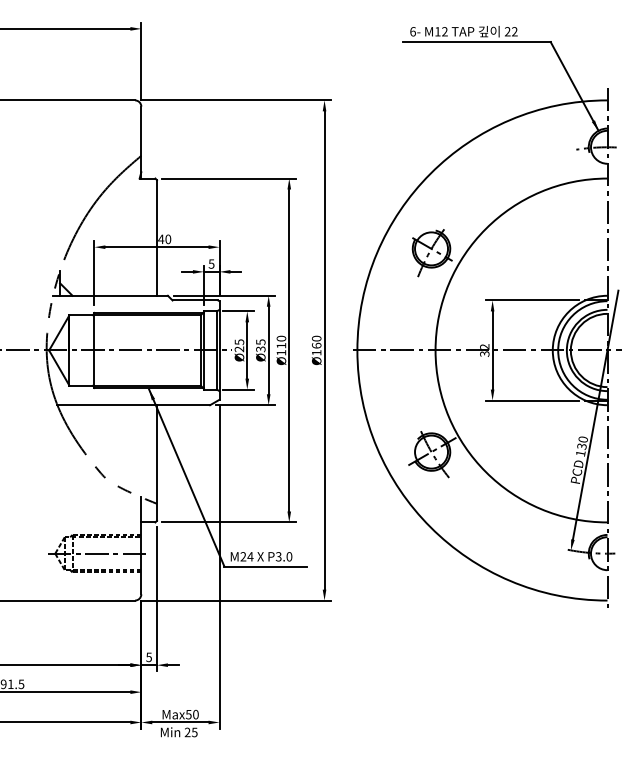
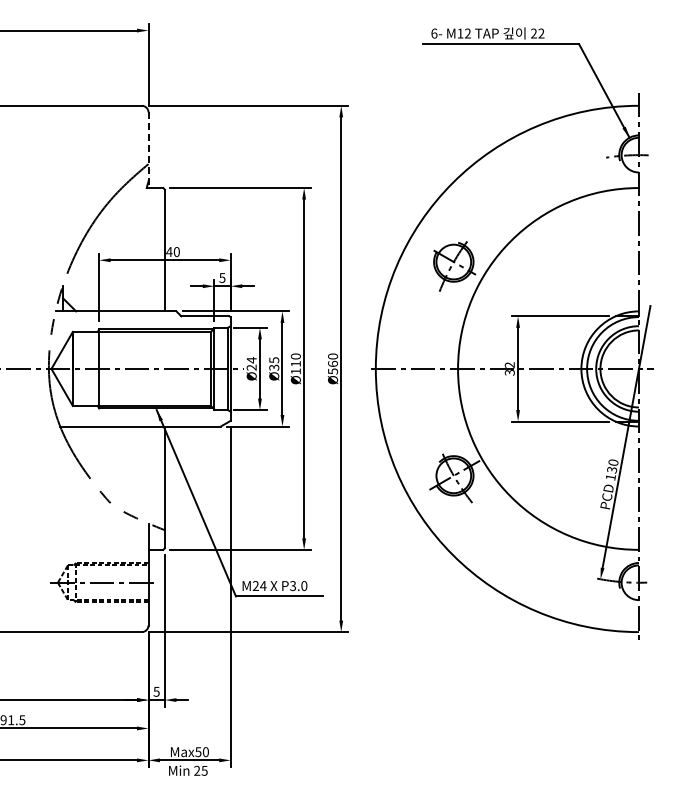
line: (141, 142) -> (148, 150), solid -> dashed
text: (239, 342) -> (251, 360), Ø25 -> Ø24
text: (317, 352) -> (333, 371), Ø160 -> Ø560

